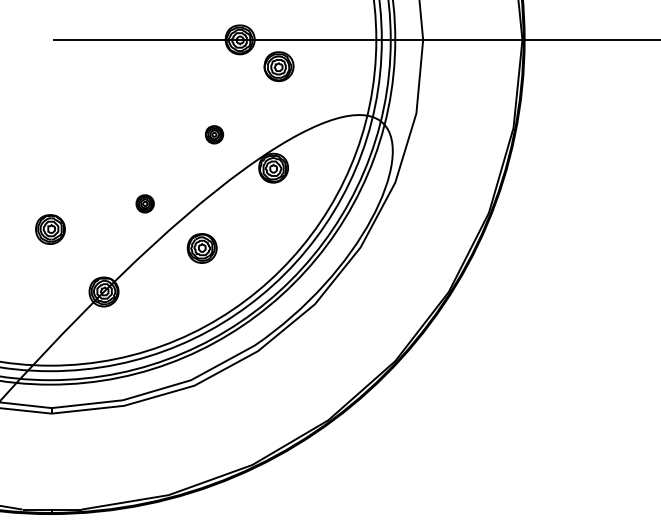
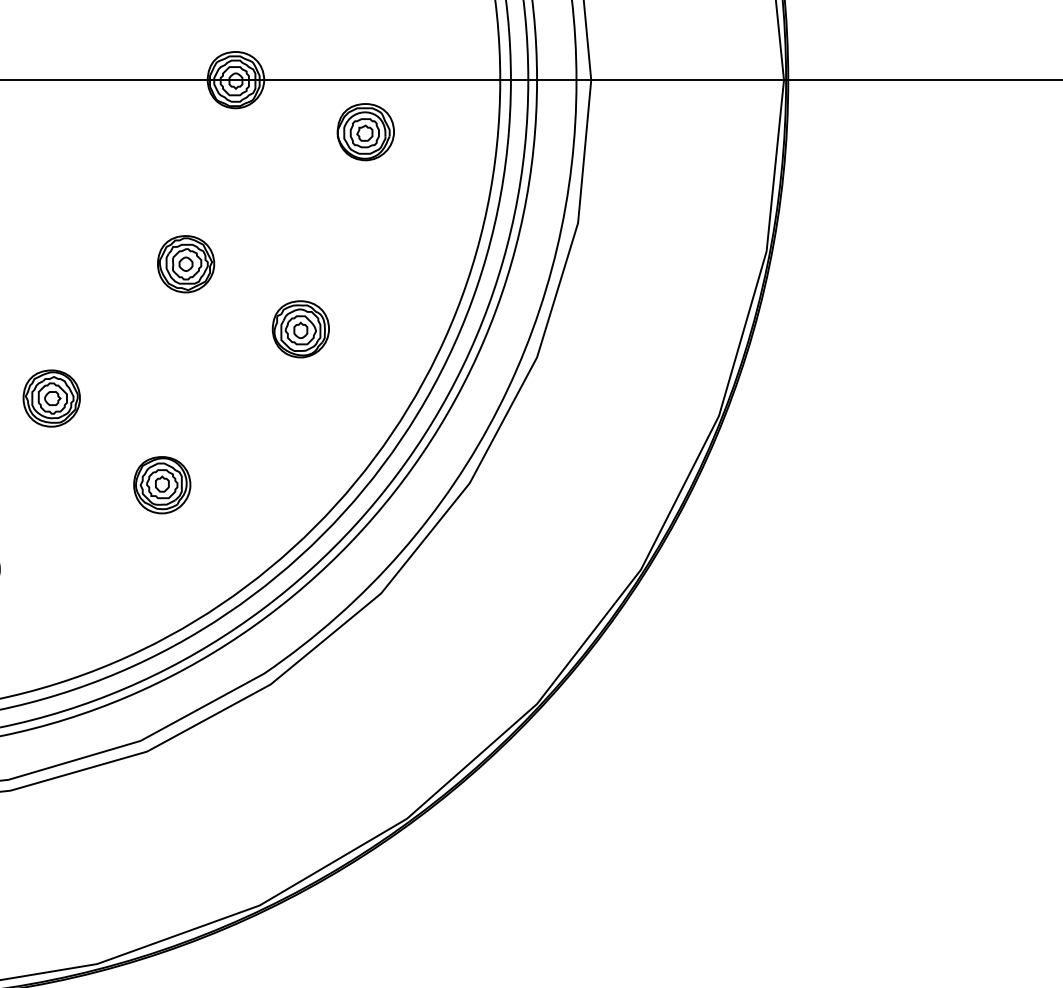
part: (278, 66) -> (364, 131), moved
part: (214, 134) -> (186, 263), size x1.67
part: (144, 203) -> (50, 397), size x1.67

